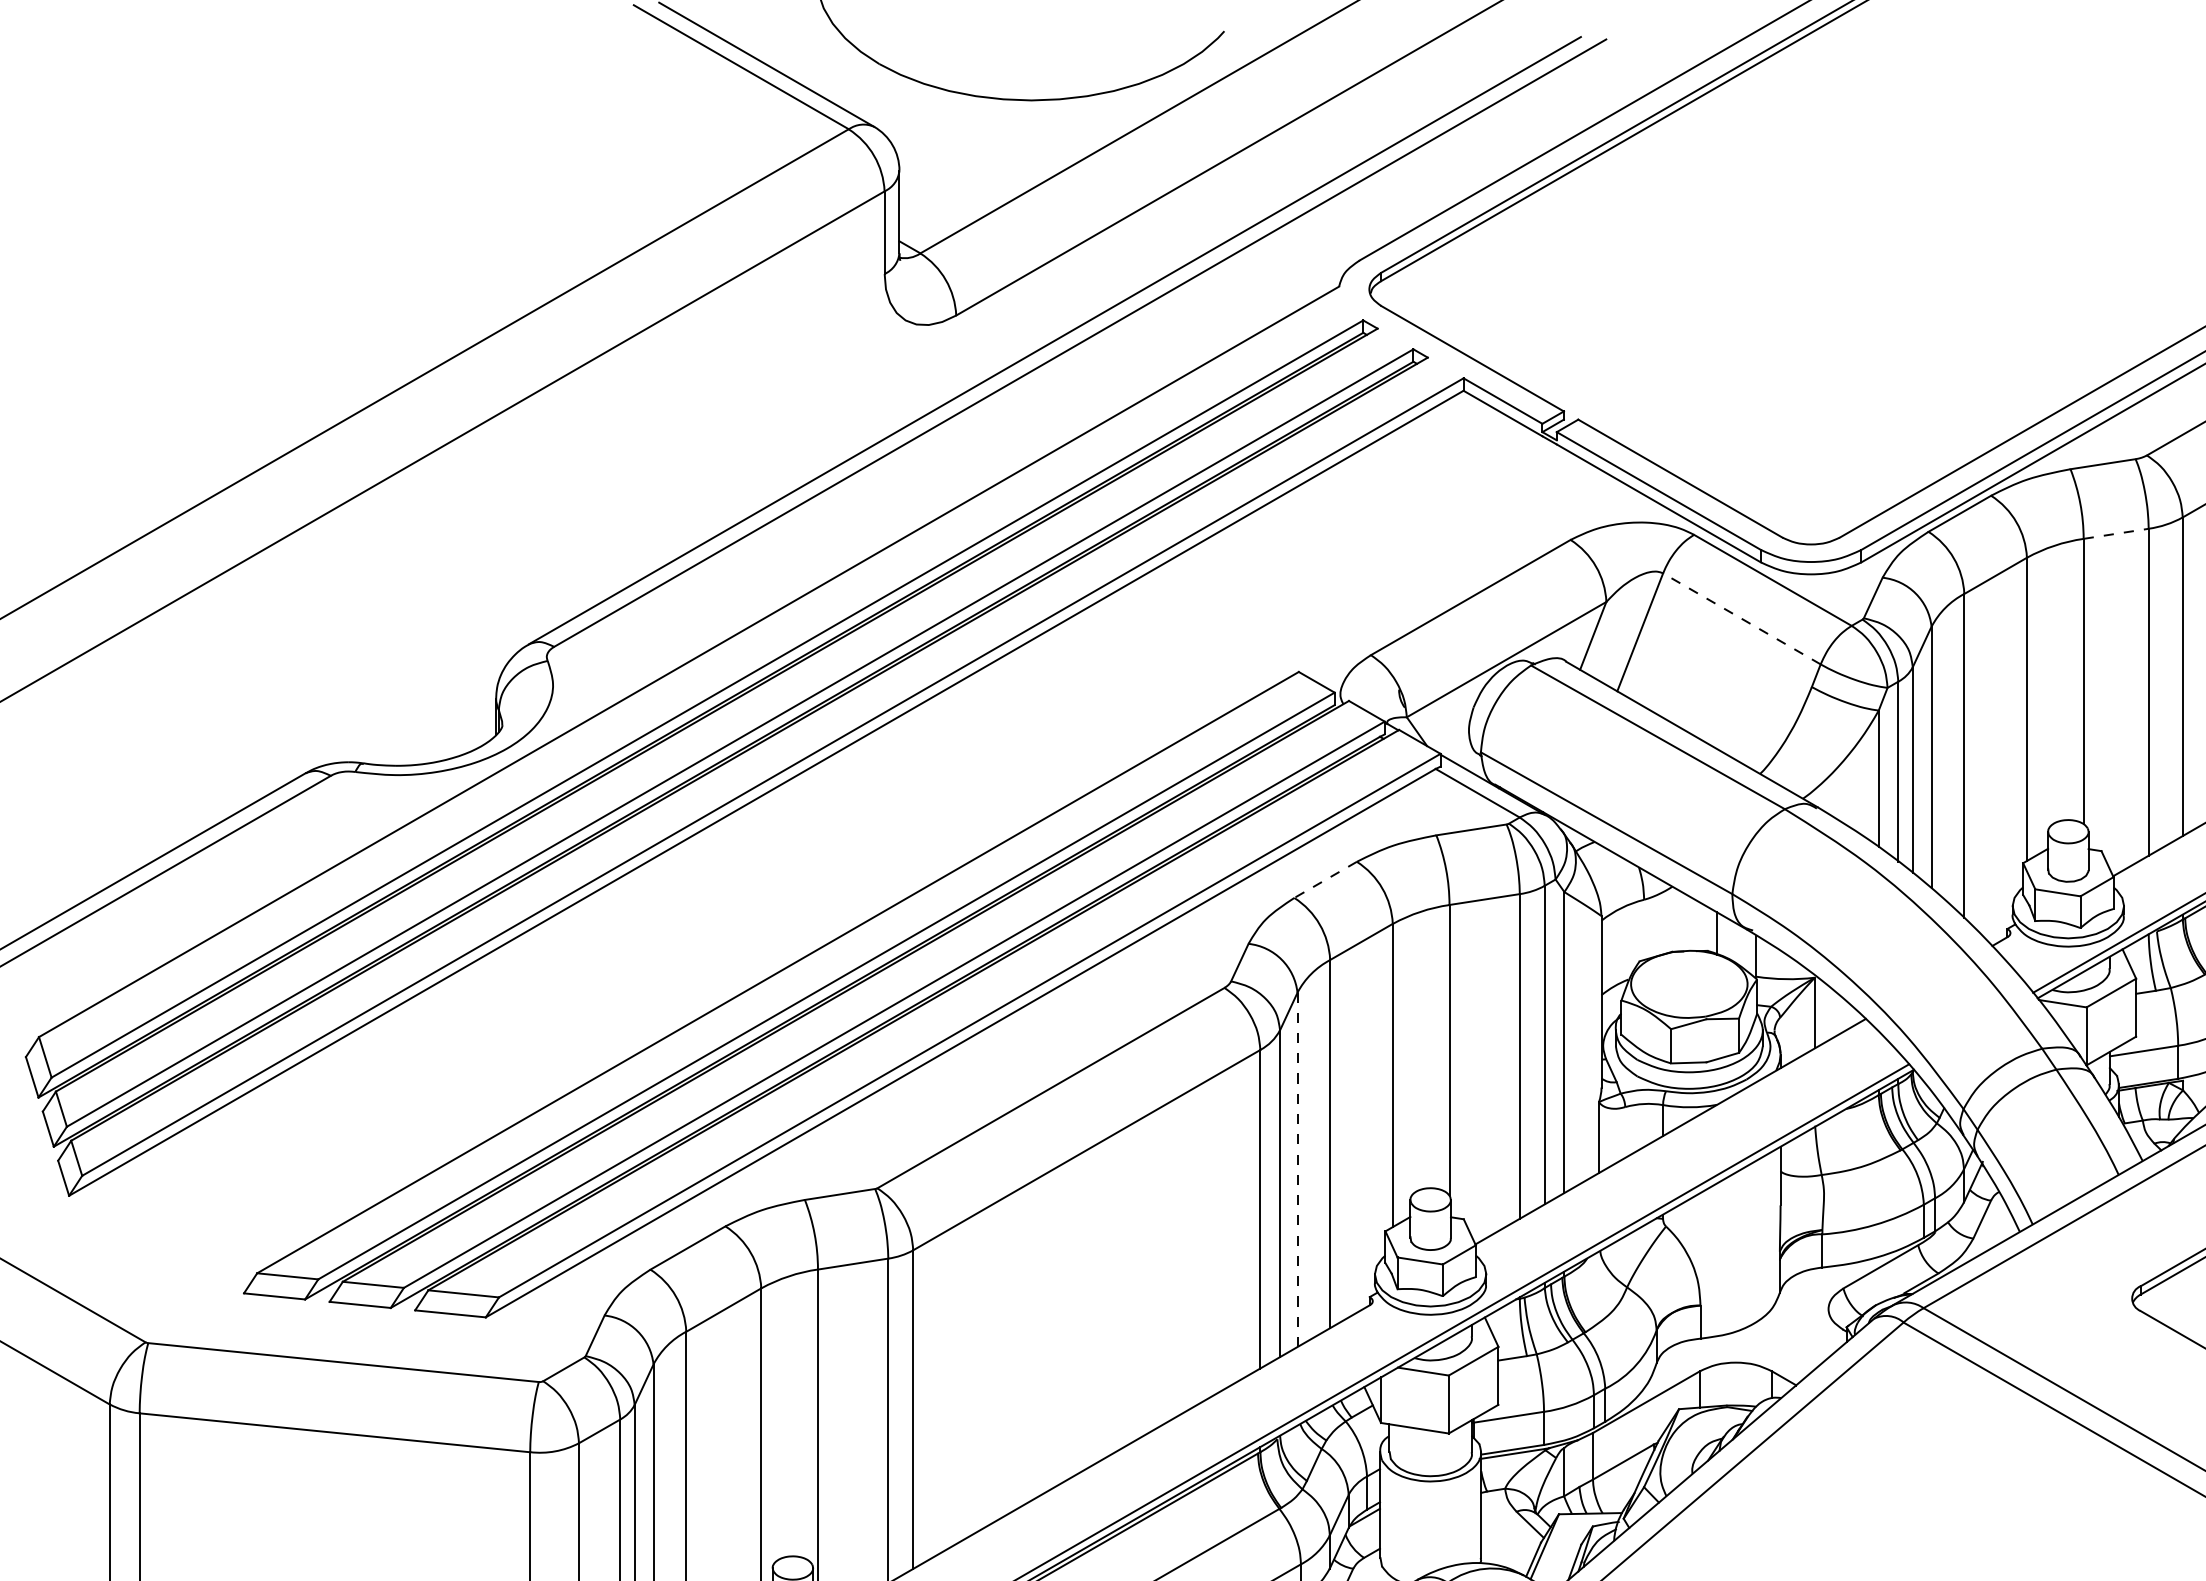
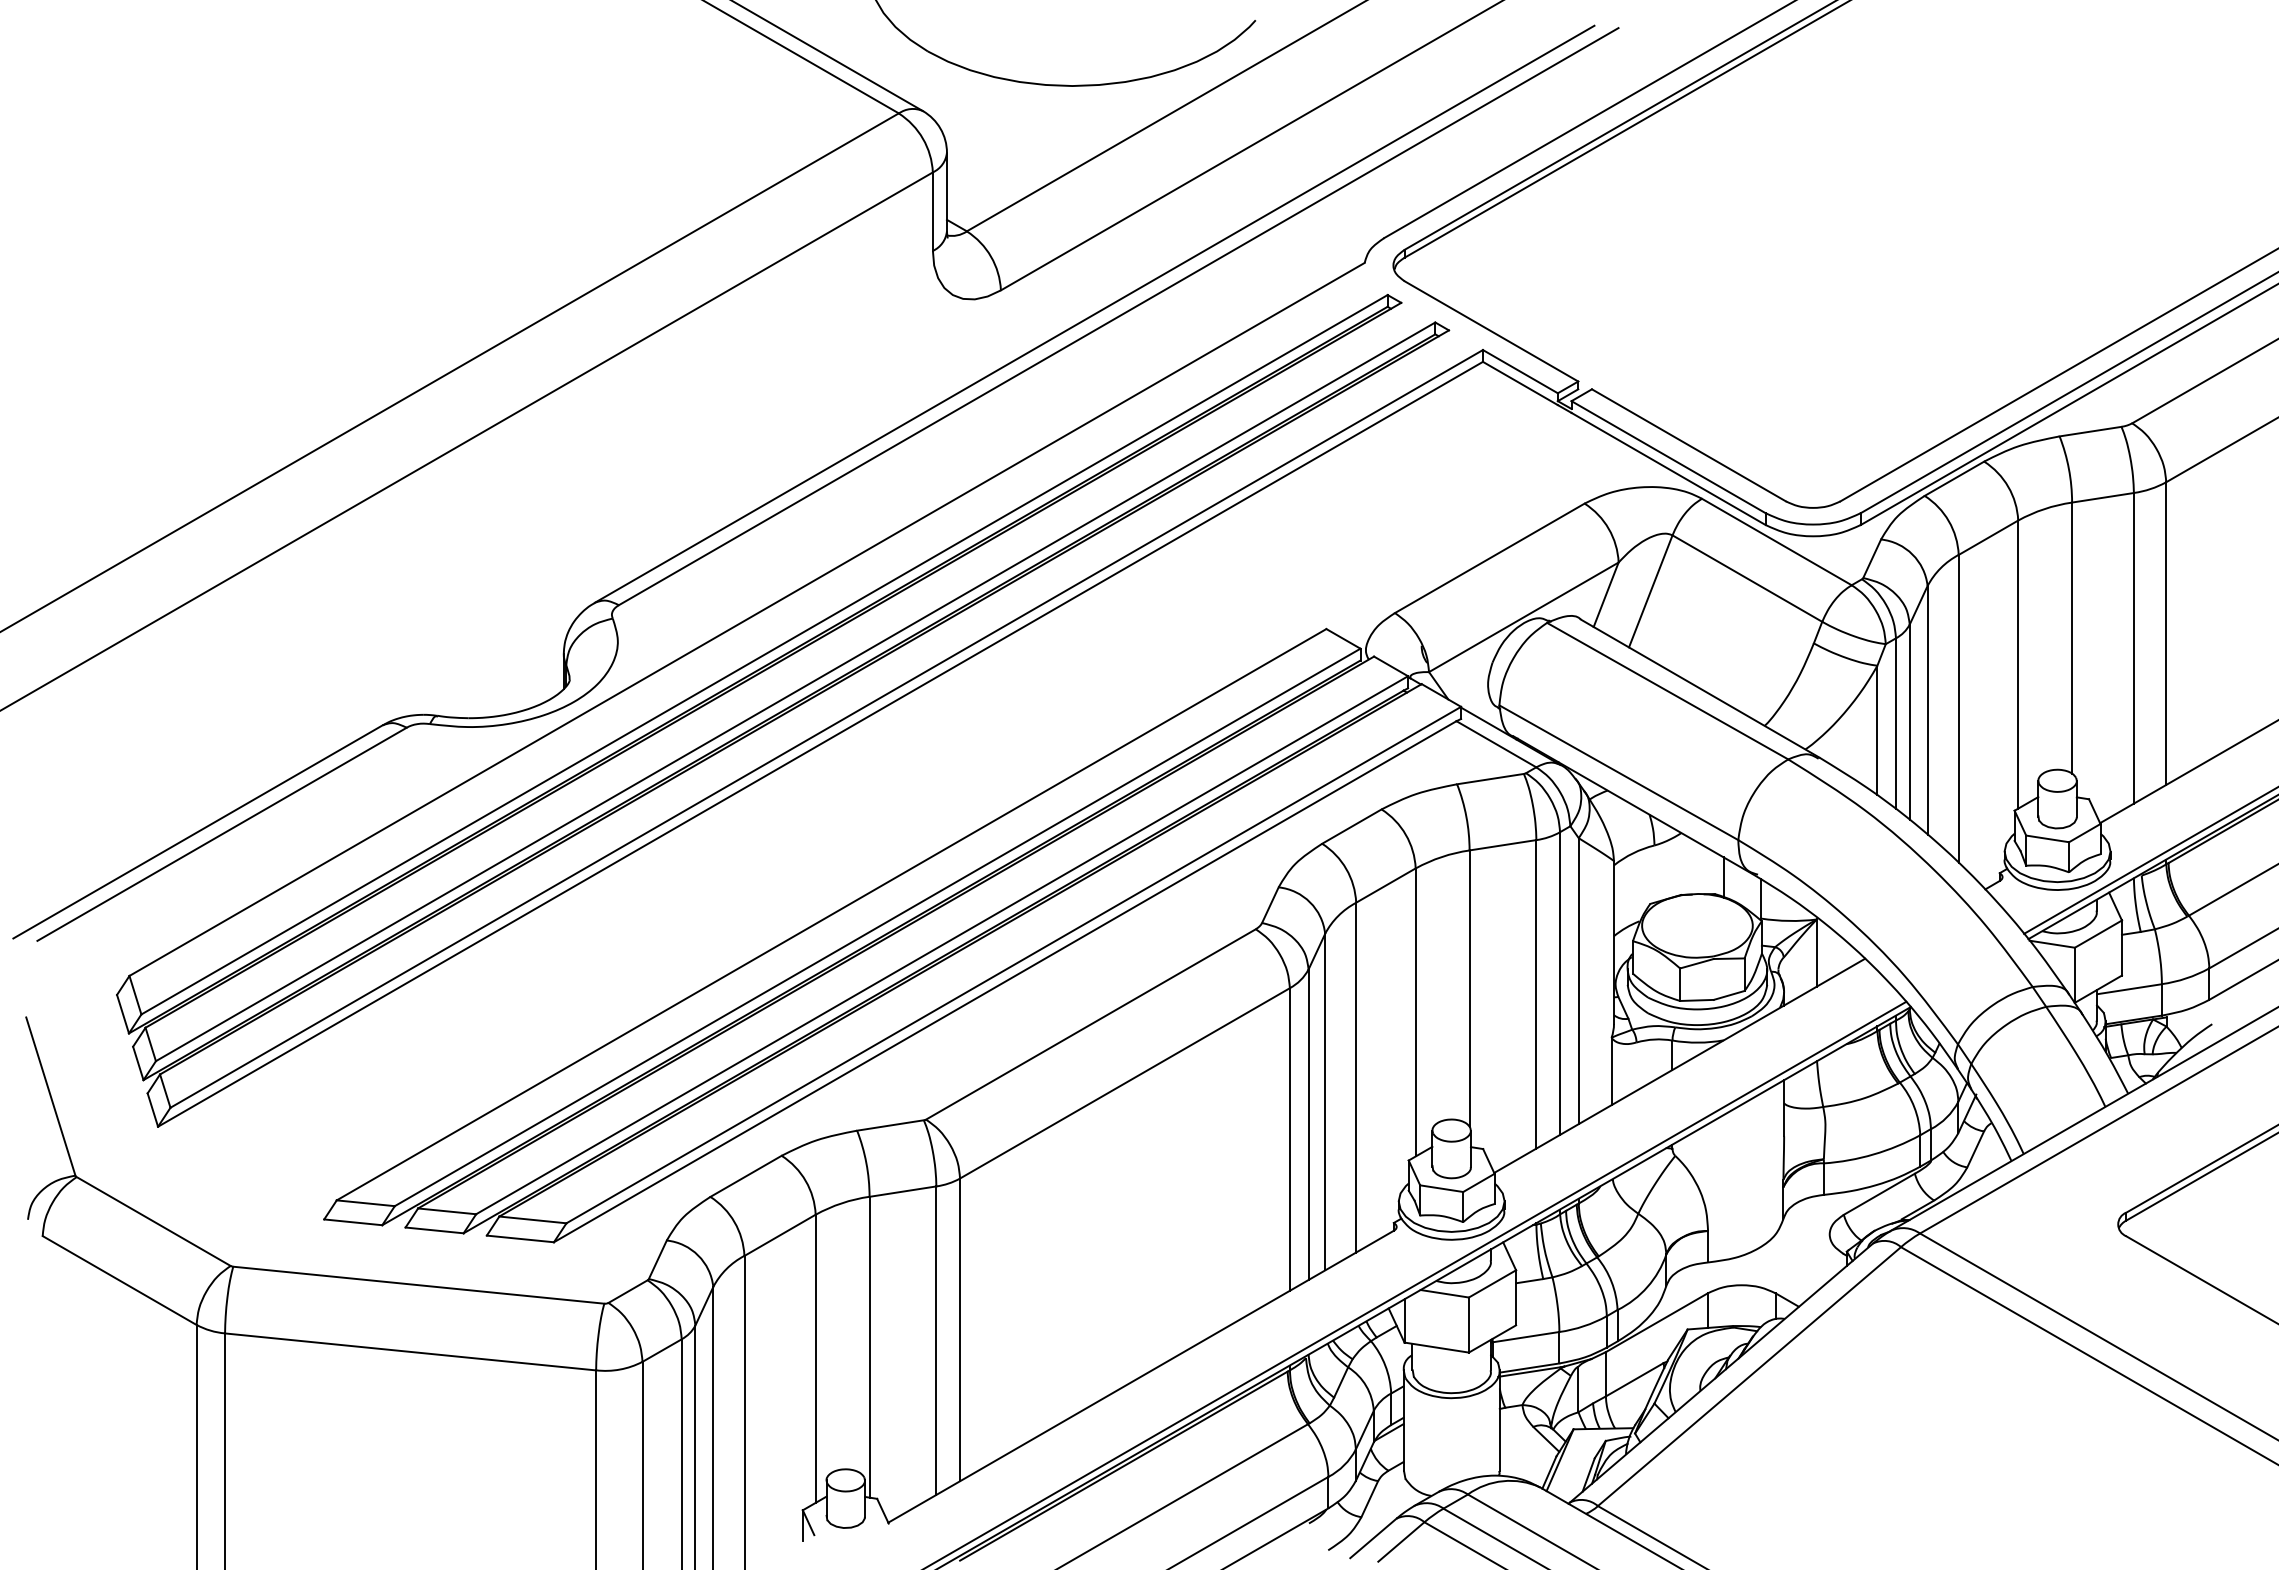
line: (2116, 533) -> (2103, 497), dashed -> solid
line: (1740, 618) -> (1746, 578), dashed -> solid
line: (1325, 879) -> (1351, 826), dashed -> solid
line: (1297, 1169) -> (1325, 1101), dashed -> solid

